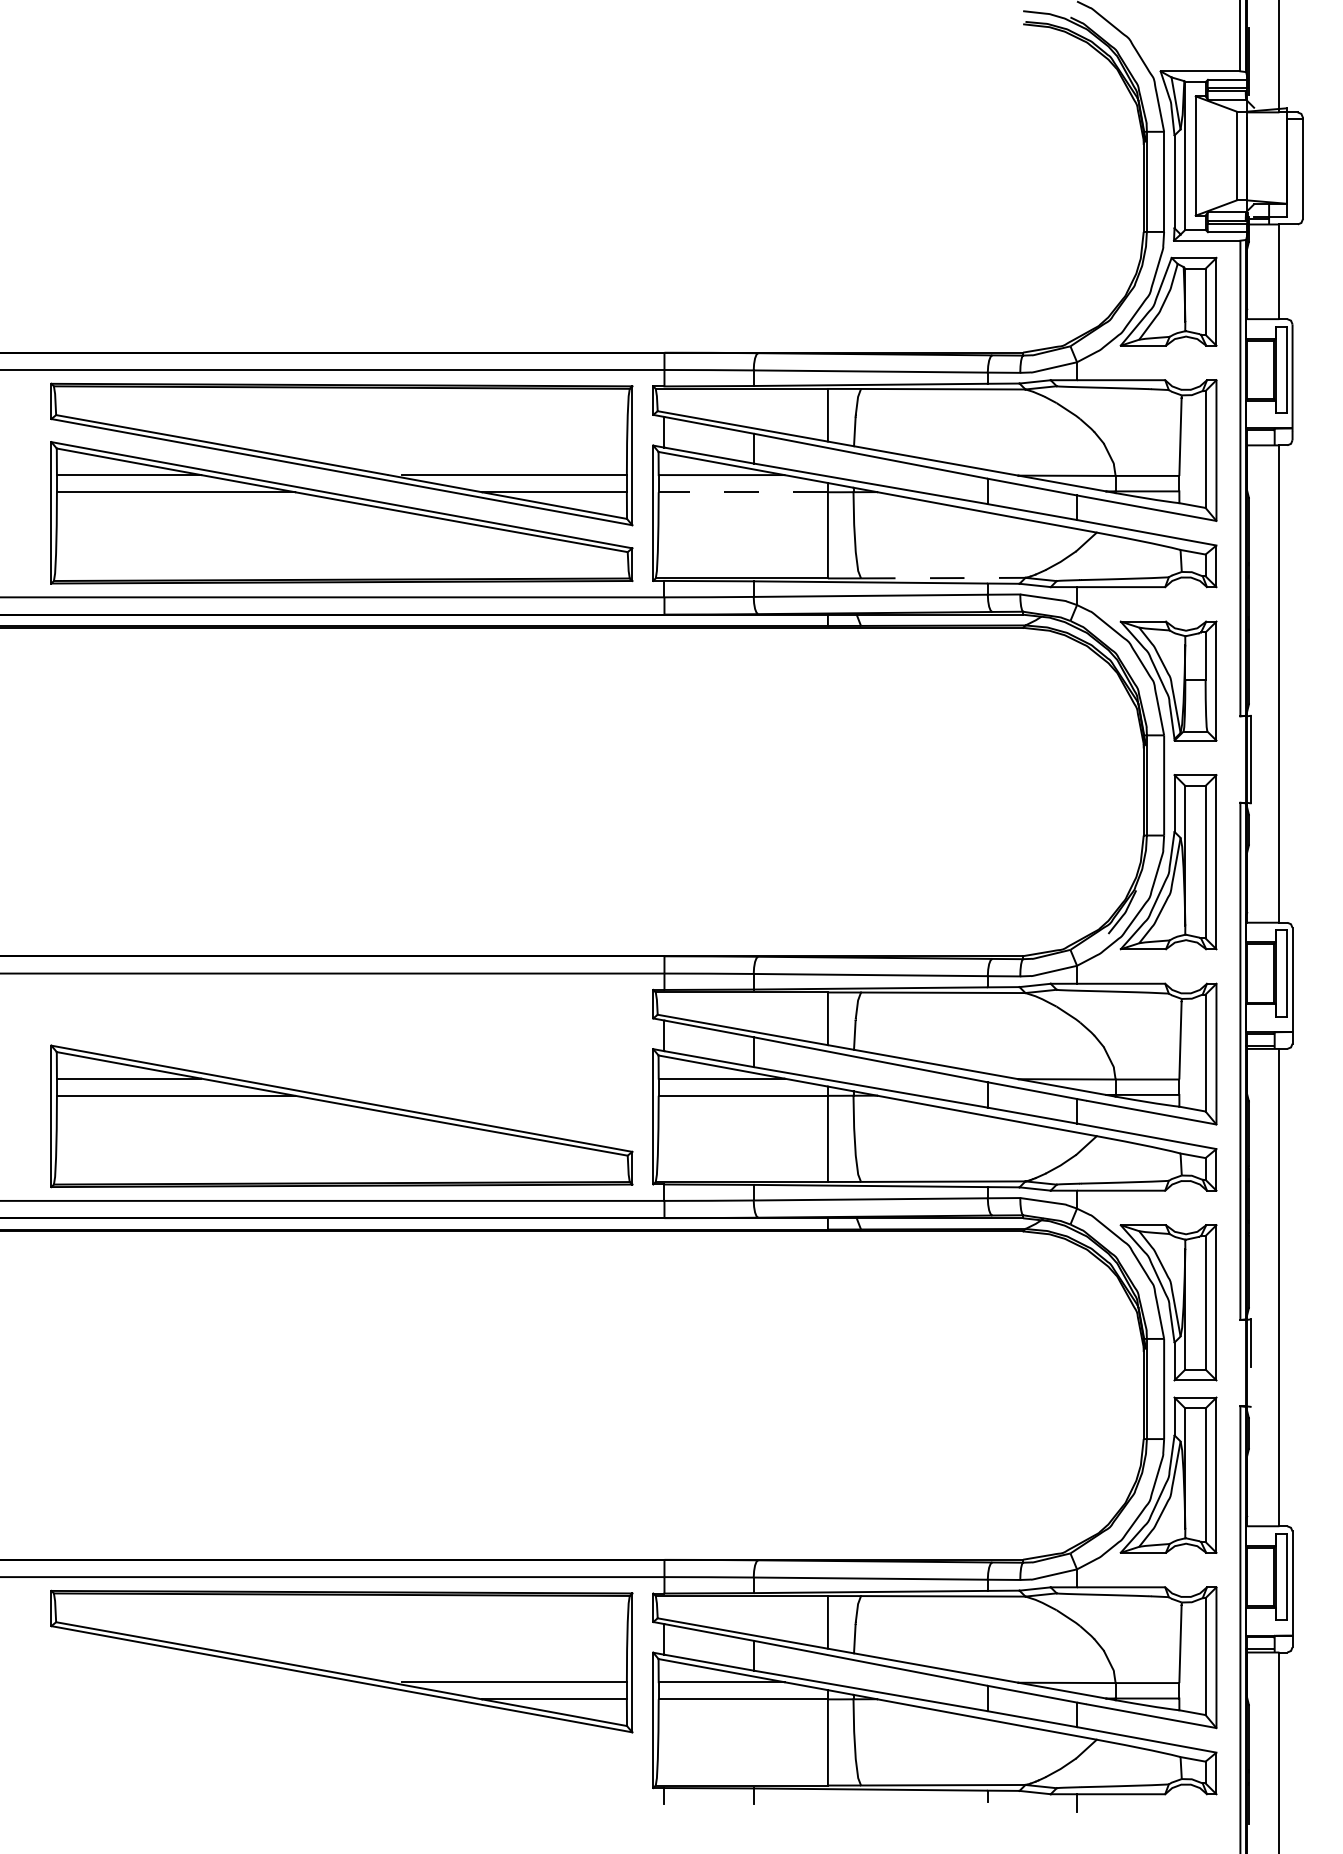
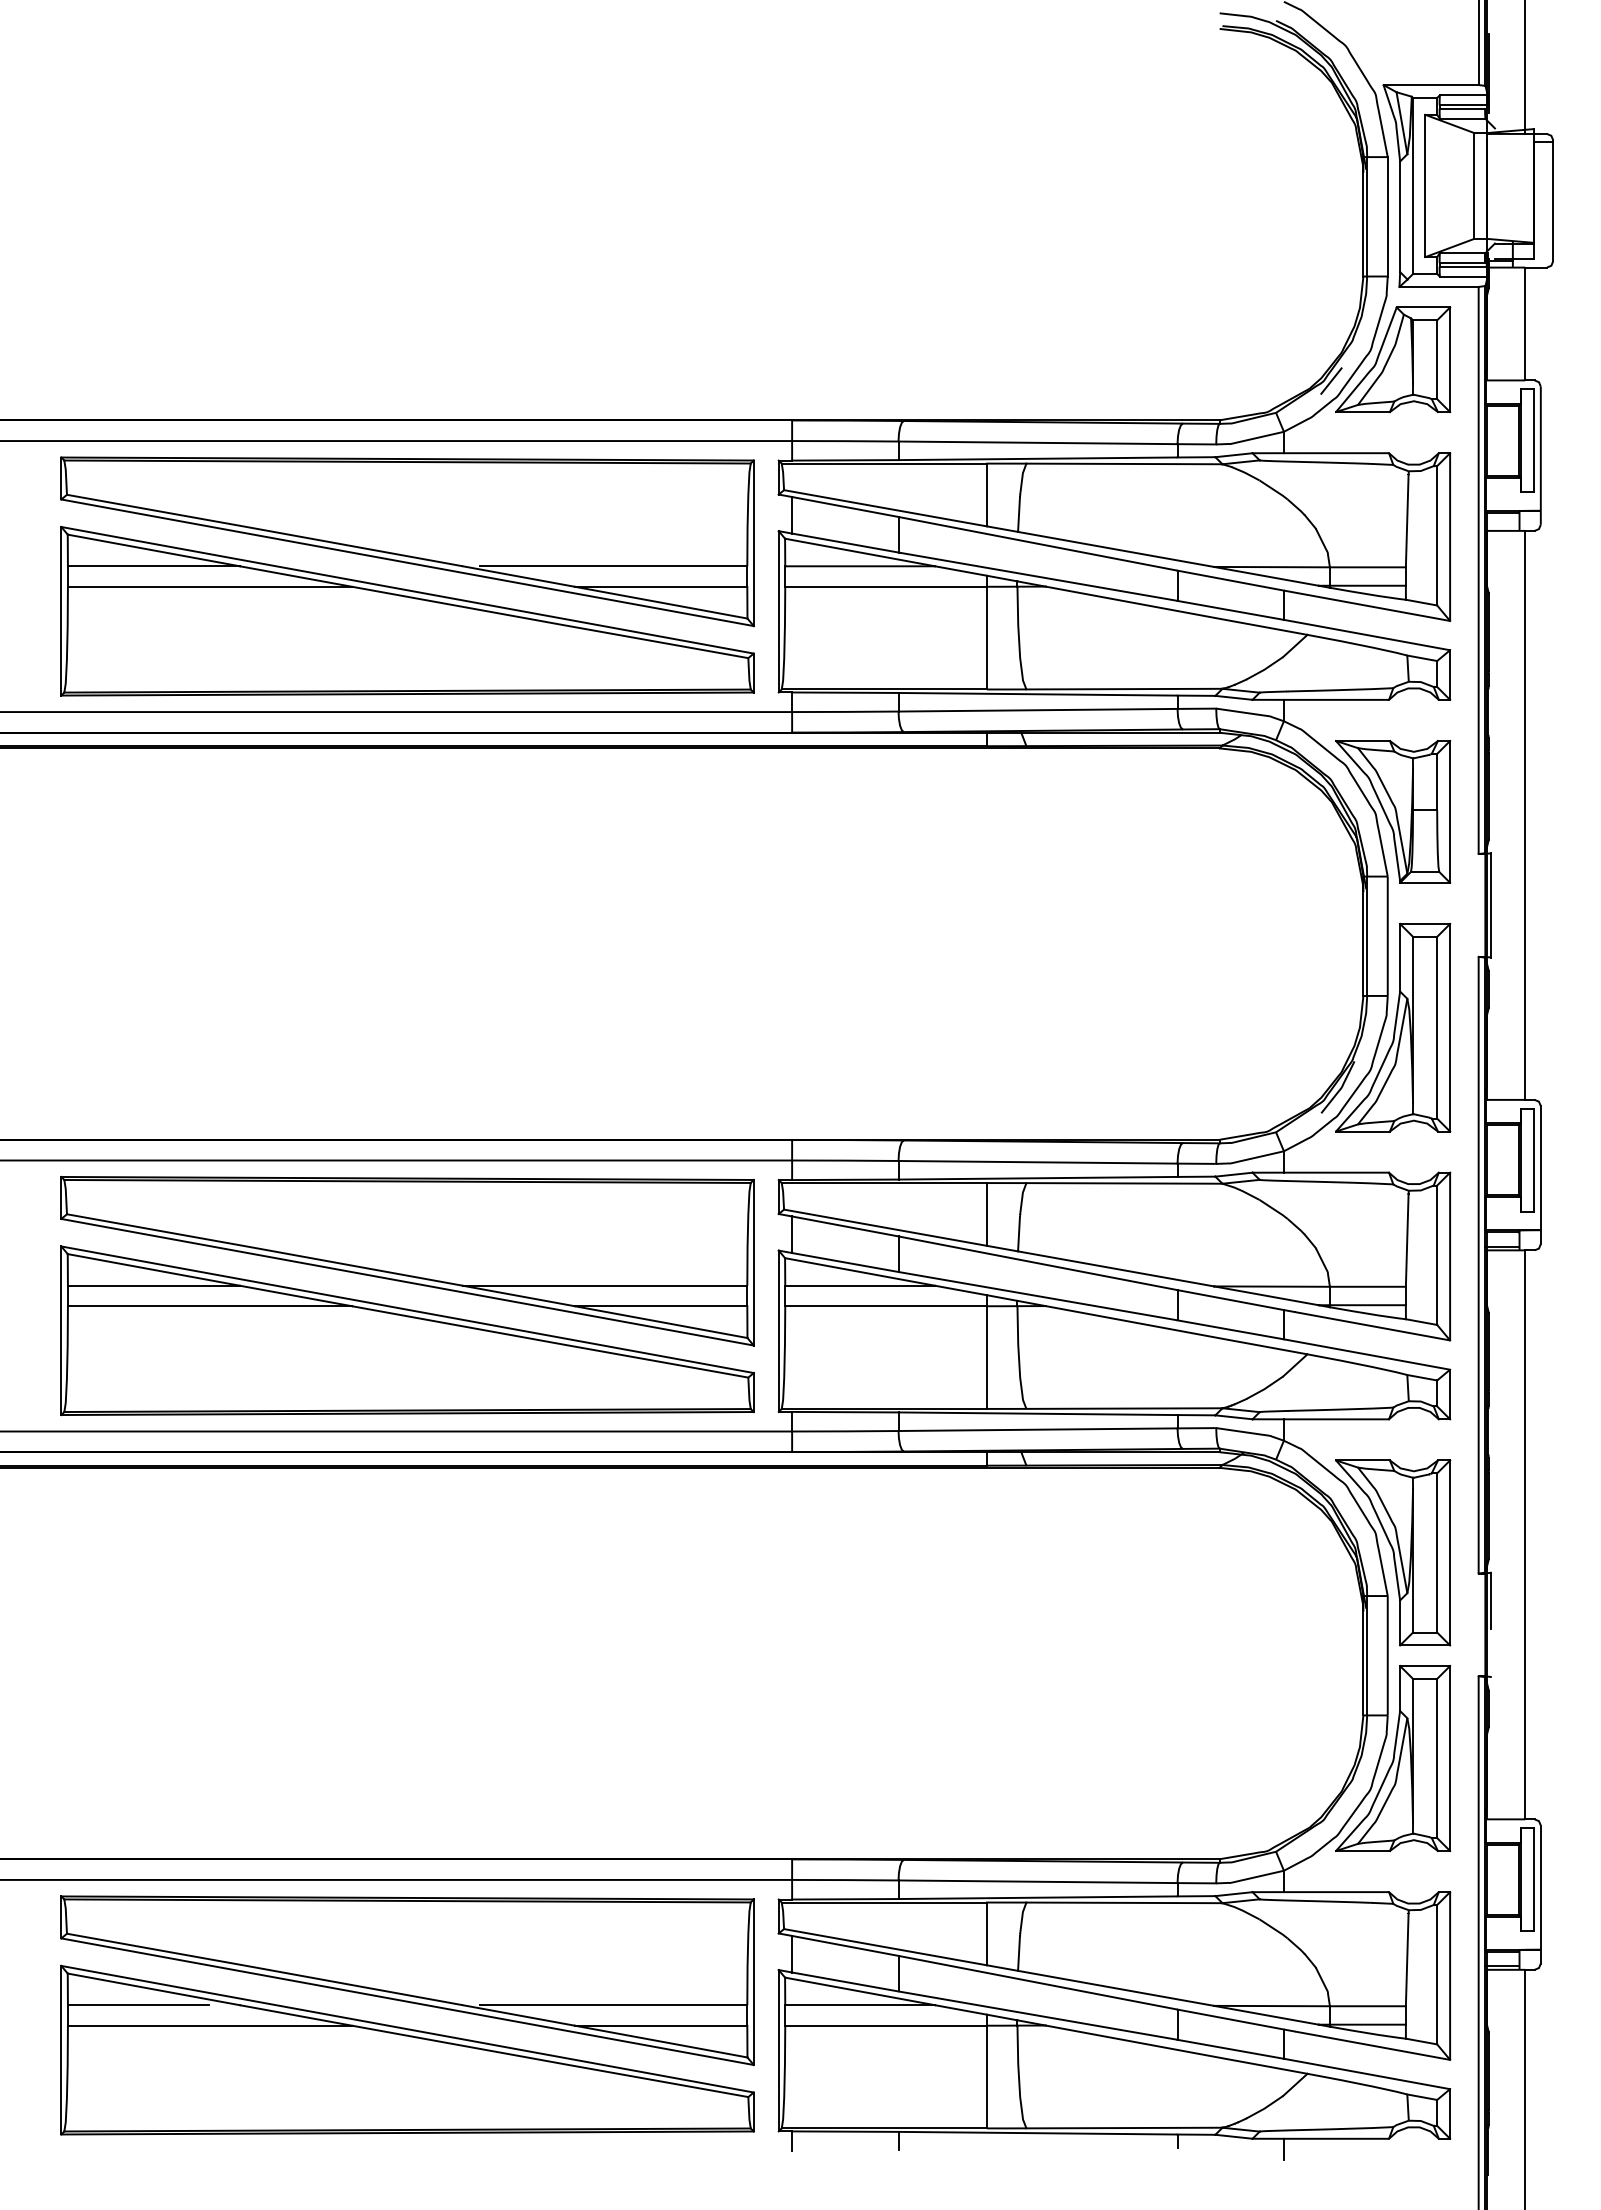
line: (1116, 319) -> (1331, 380), added
line: (743, 492) -> (886, 586), dashed -> solid
line: (943, 578) -> (1124, 689), dashed -> solid
part: (341, 1057) -> (407, 1260), added
part: (341, 1719) -> (407, 2049), added

